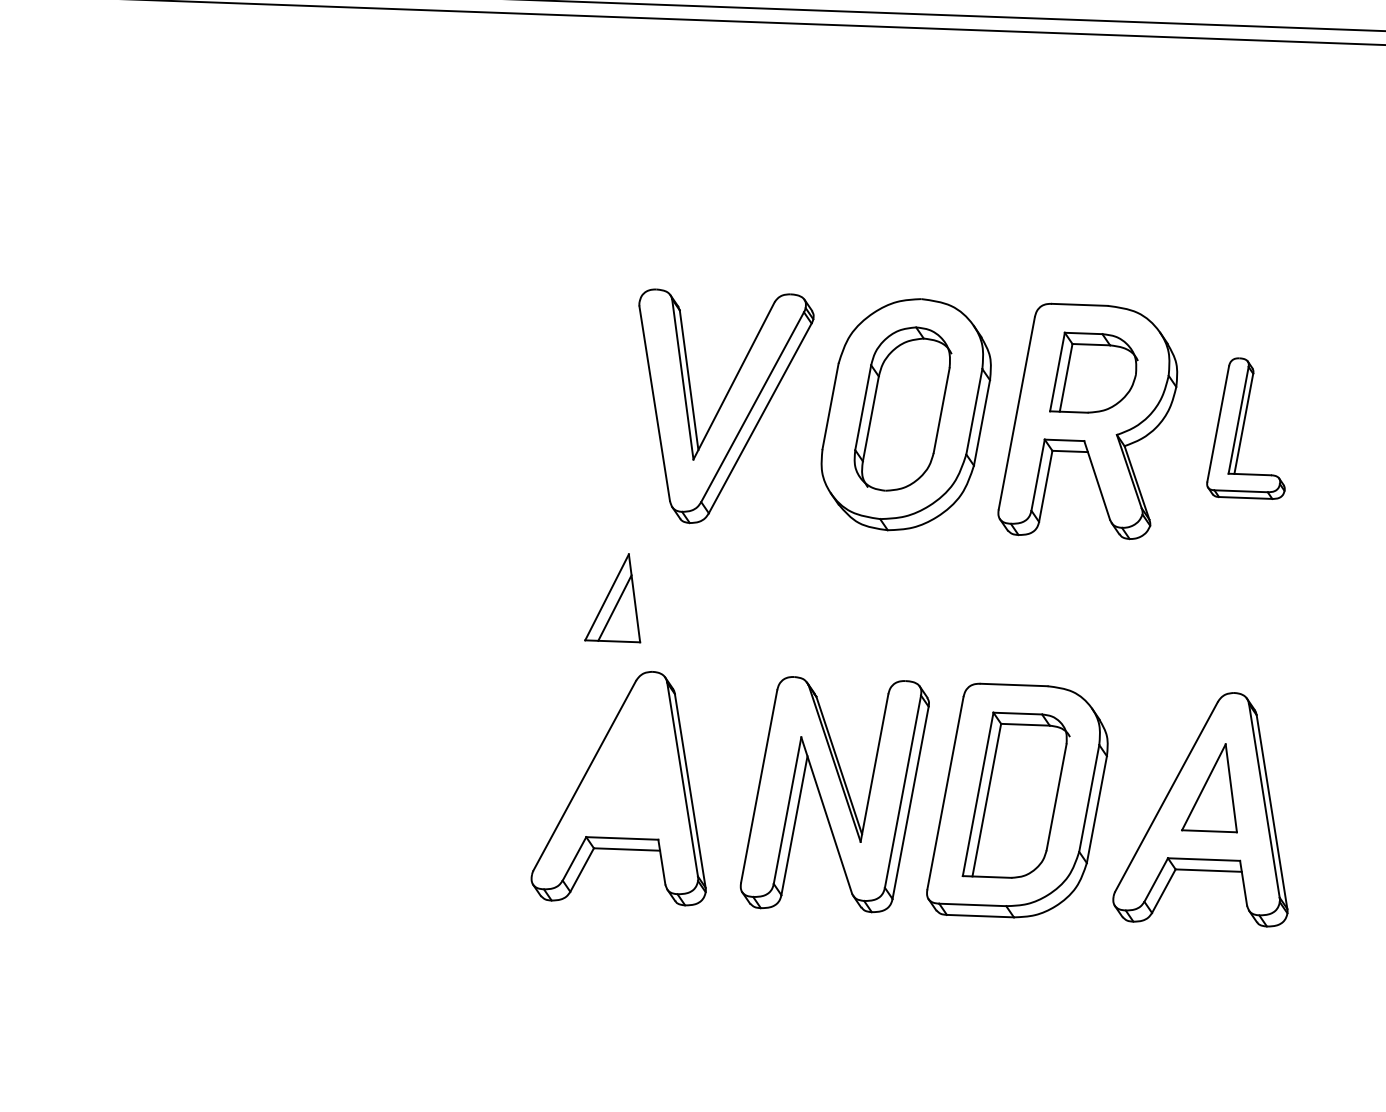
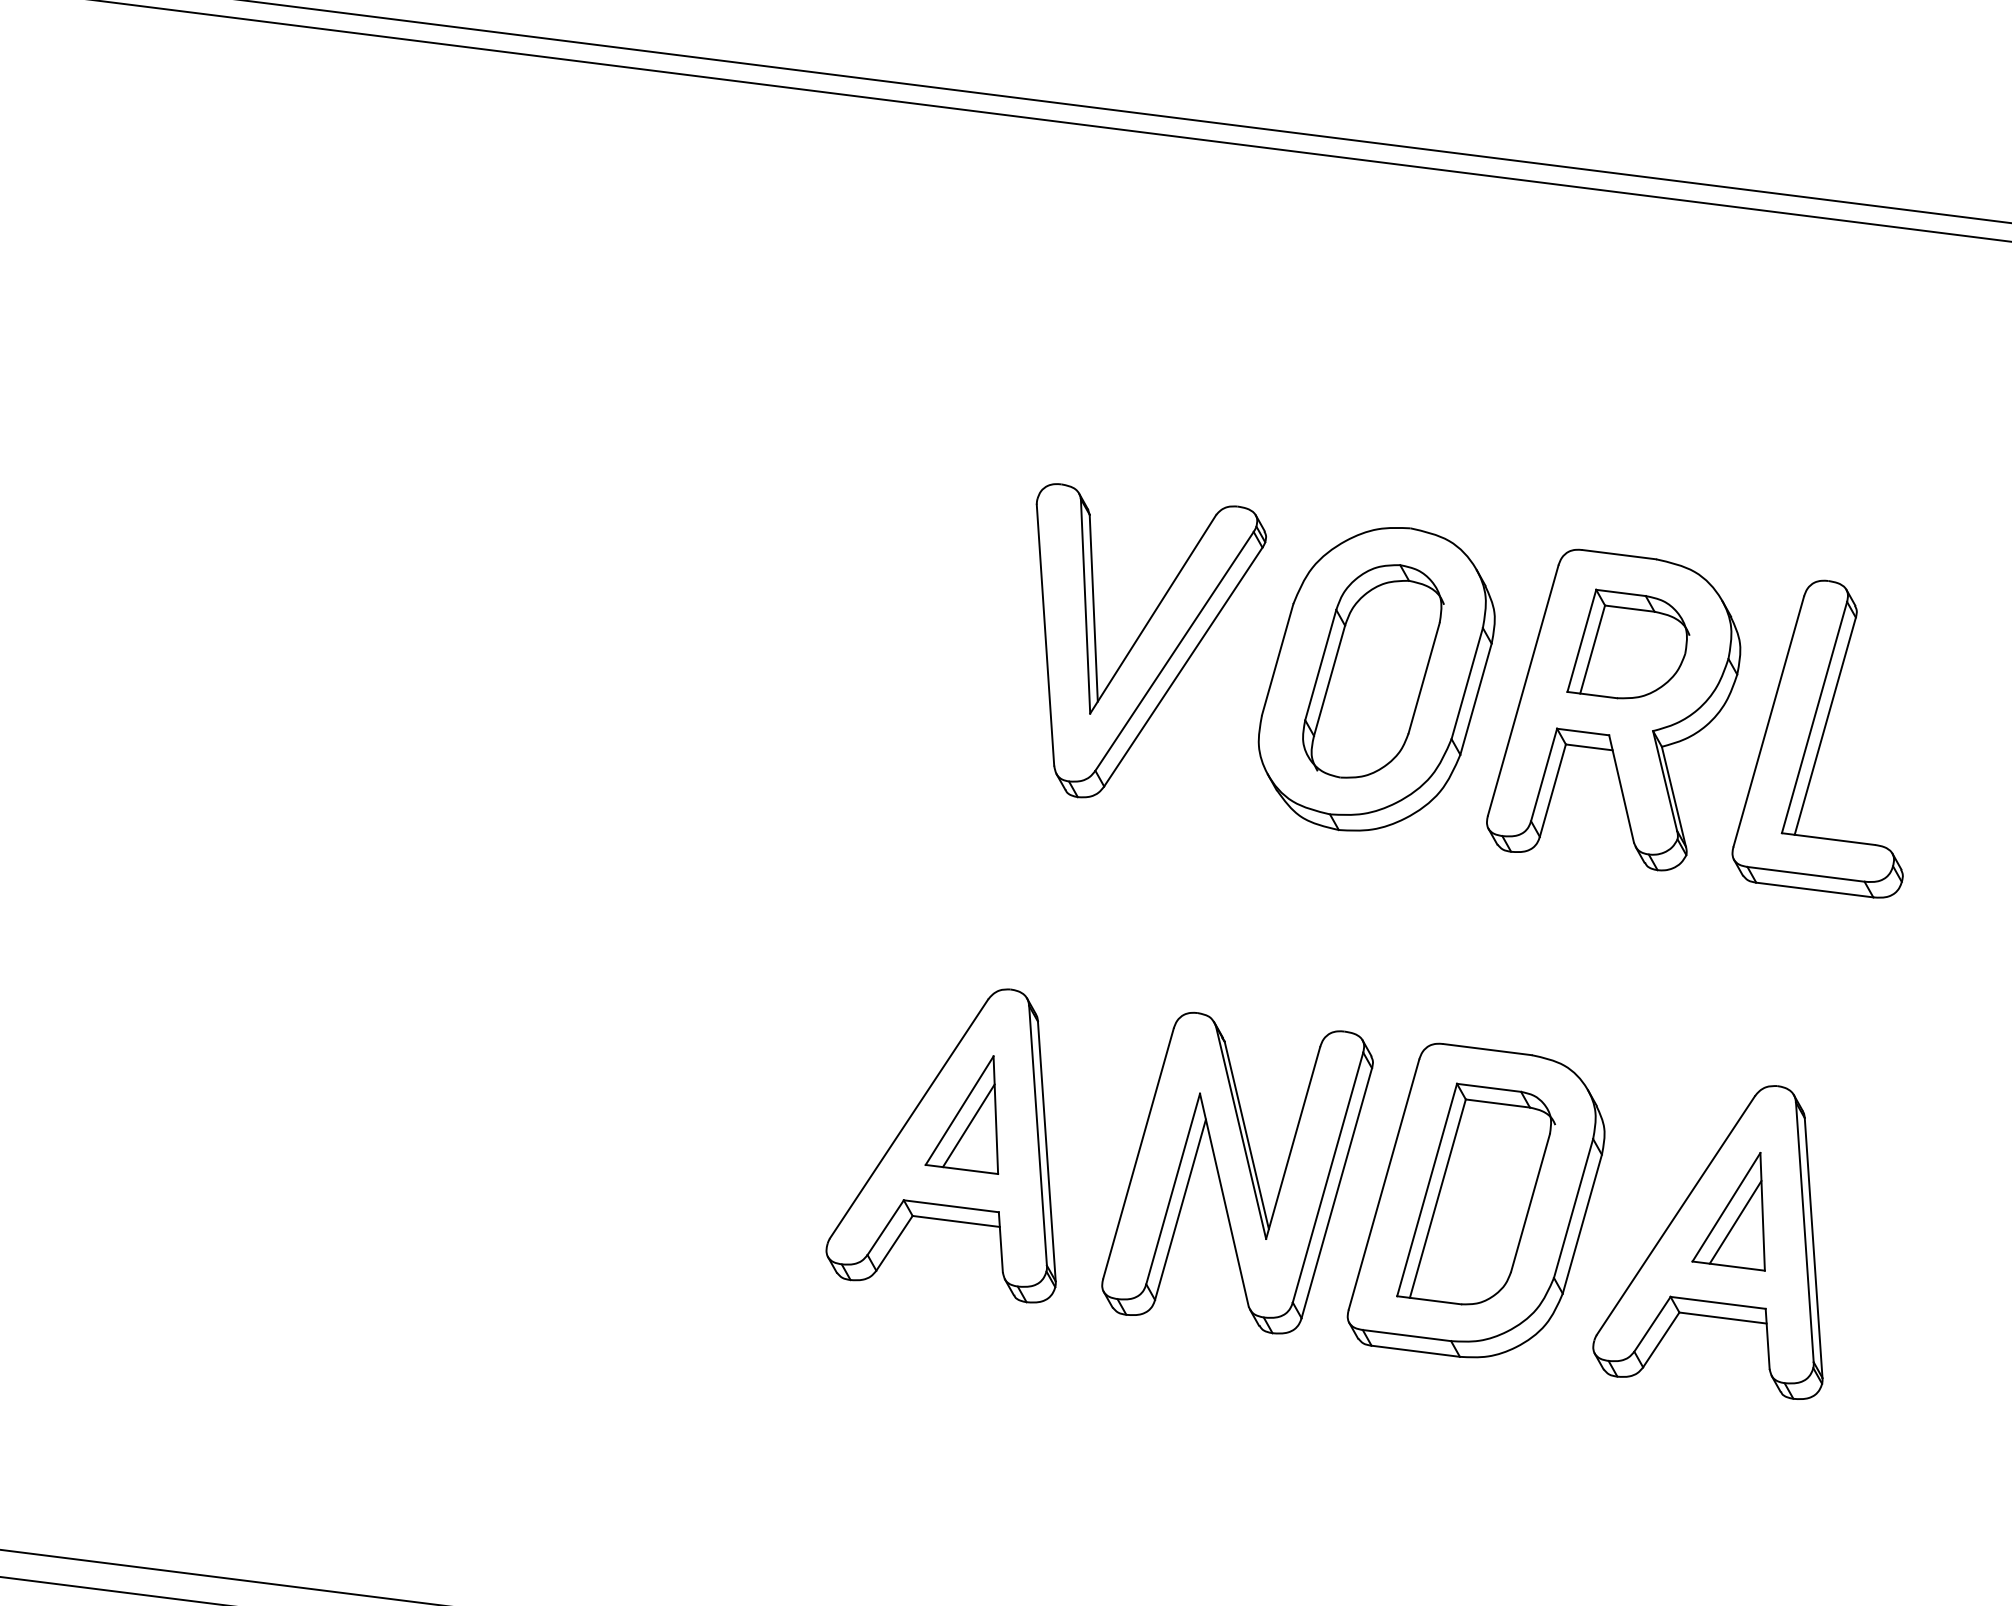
part: (1240, 429) -> (1817, 738), size x1.67
part: (608, 600) -> (961, 1114), moved
line: (1211, 798) -> (1735, 1222), added

